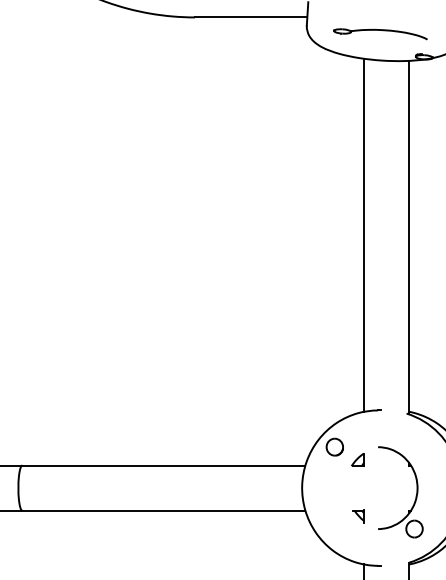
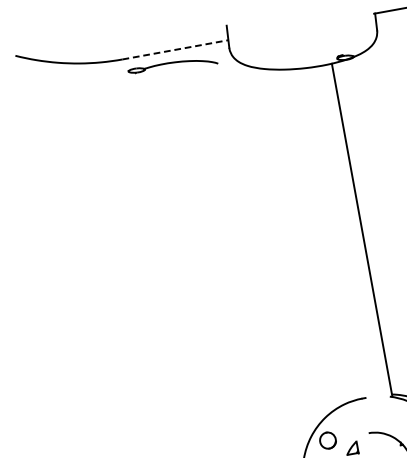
line: (251, 17) -> (175, 49), solid -> dashed
part: (380, 34) -> (173, 66), moved
line: (364, 234) -> (319, 235), removed

